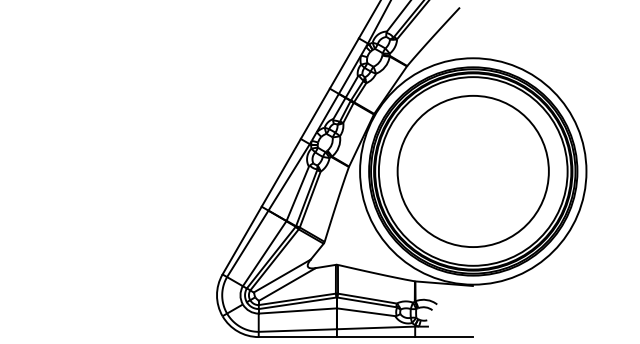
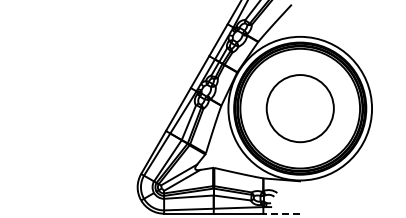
circle: (473, 171) -> (300, 108), size x0.7
line: (443, 336) -> (281, 213), solid -> dashed

